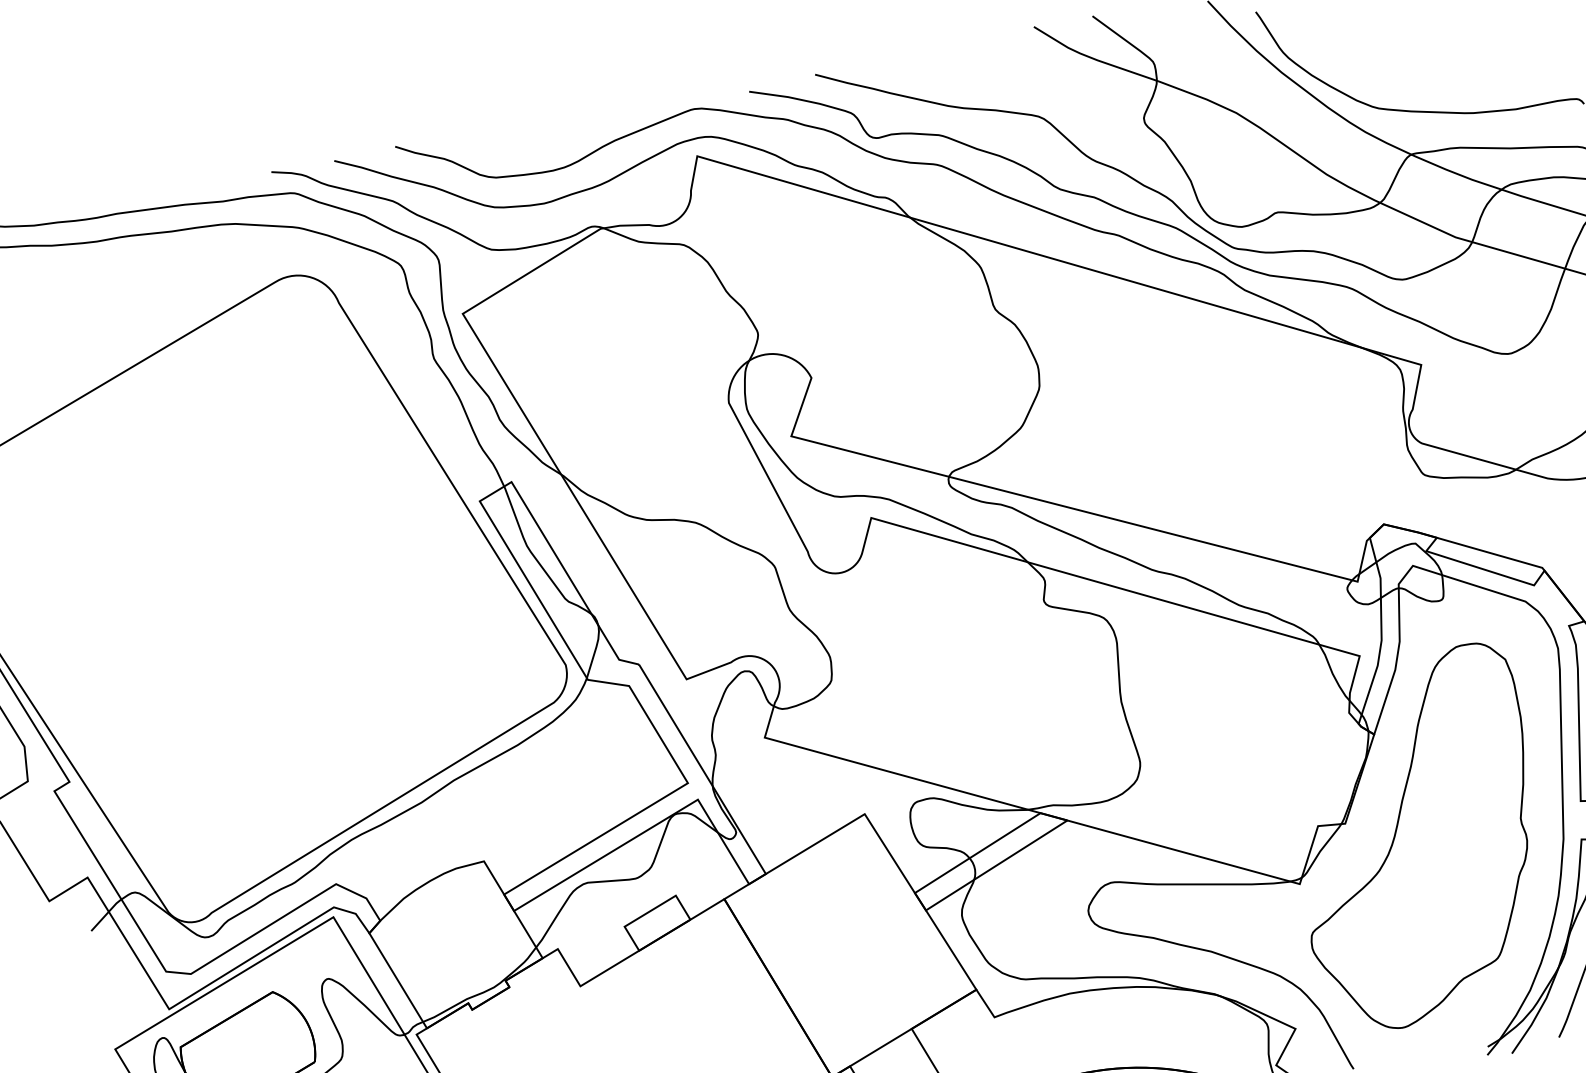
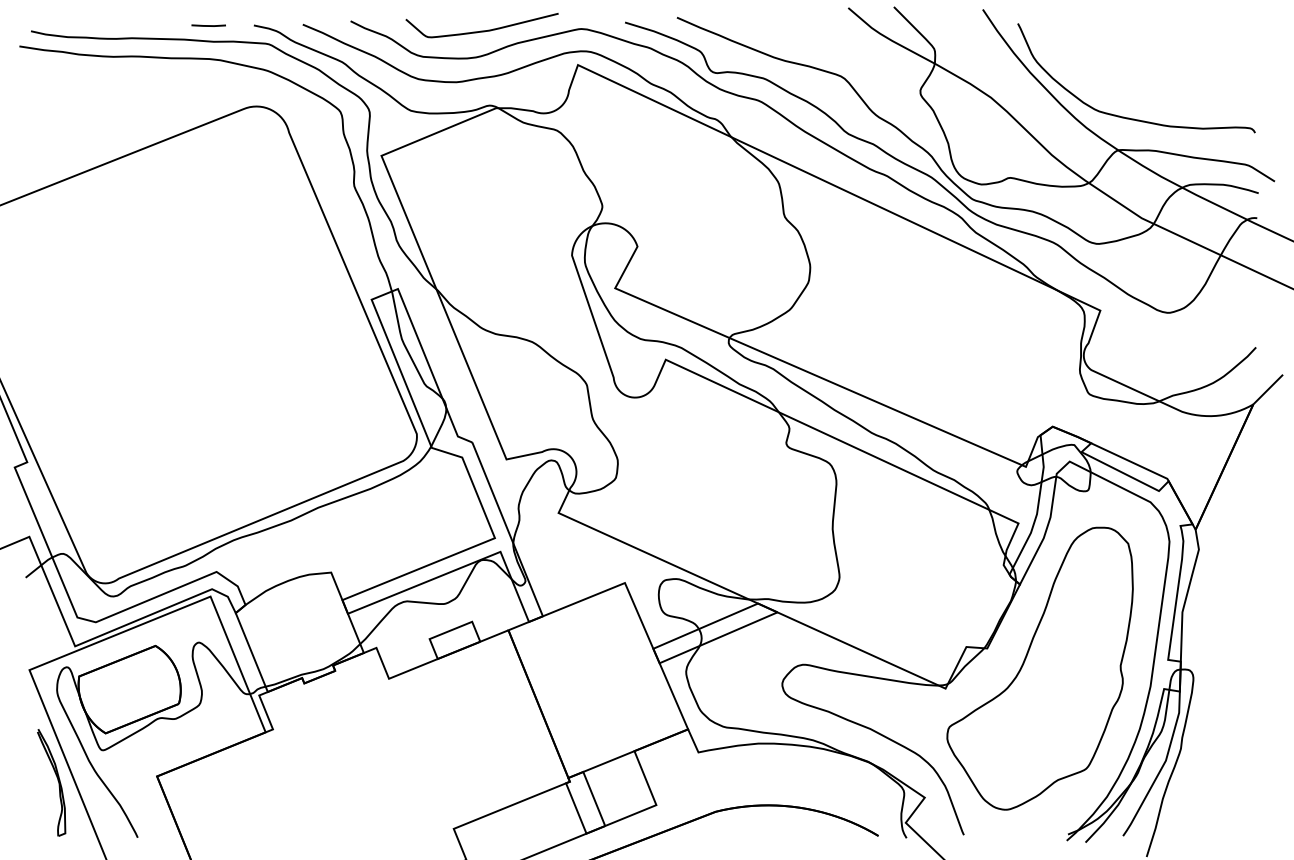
curve: (565, 131) -> (481, 30), added
line: (212, 181) -> (208, 25), added

